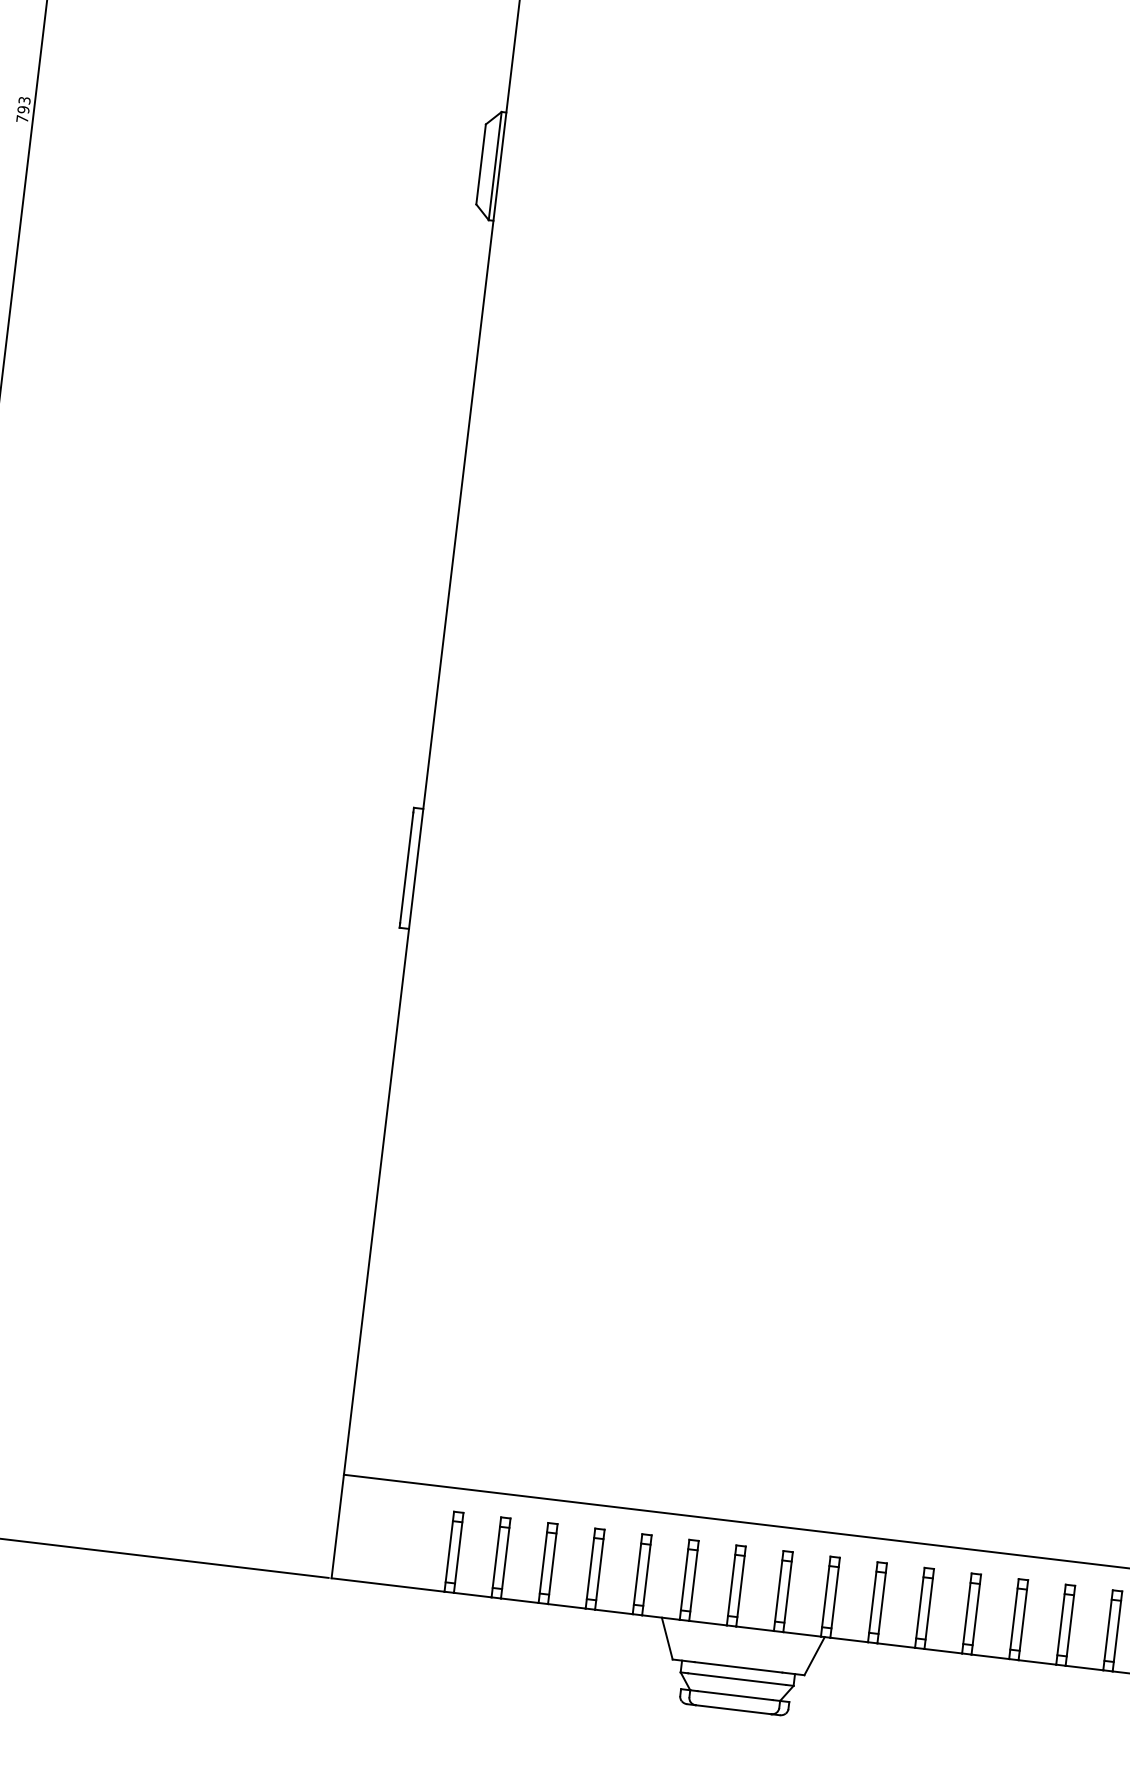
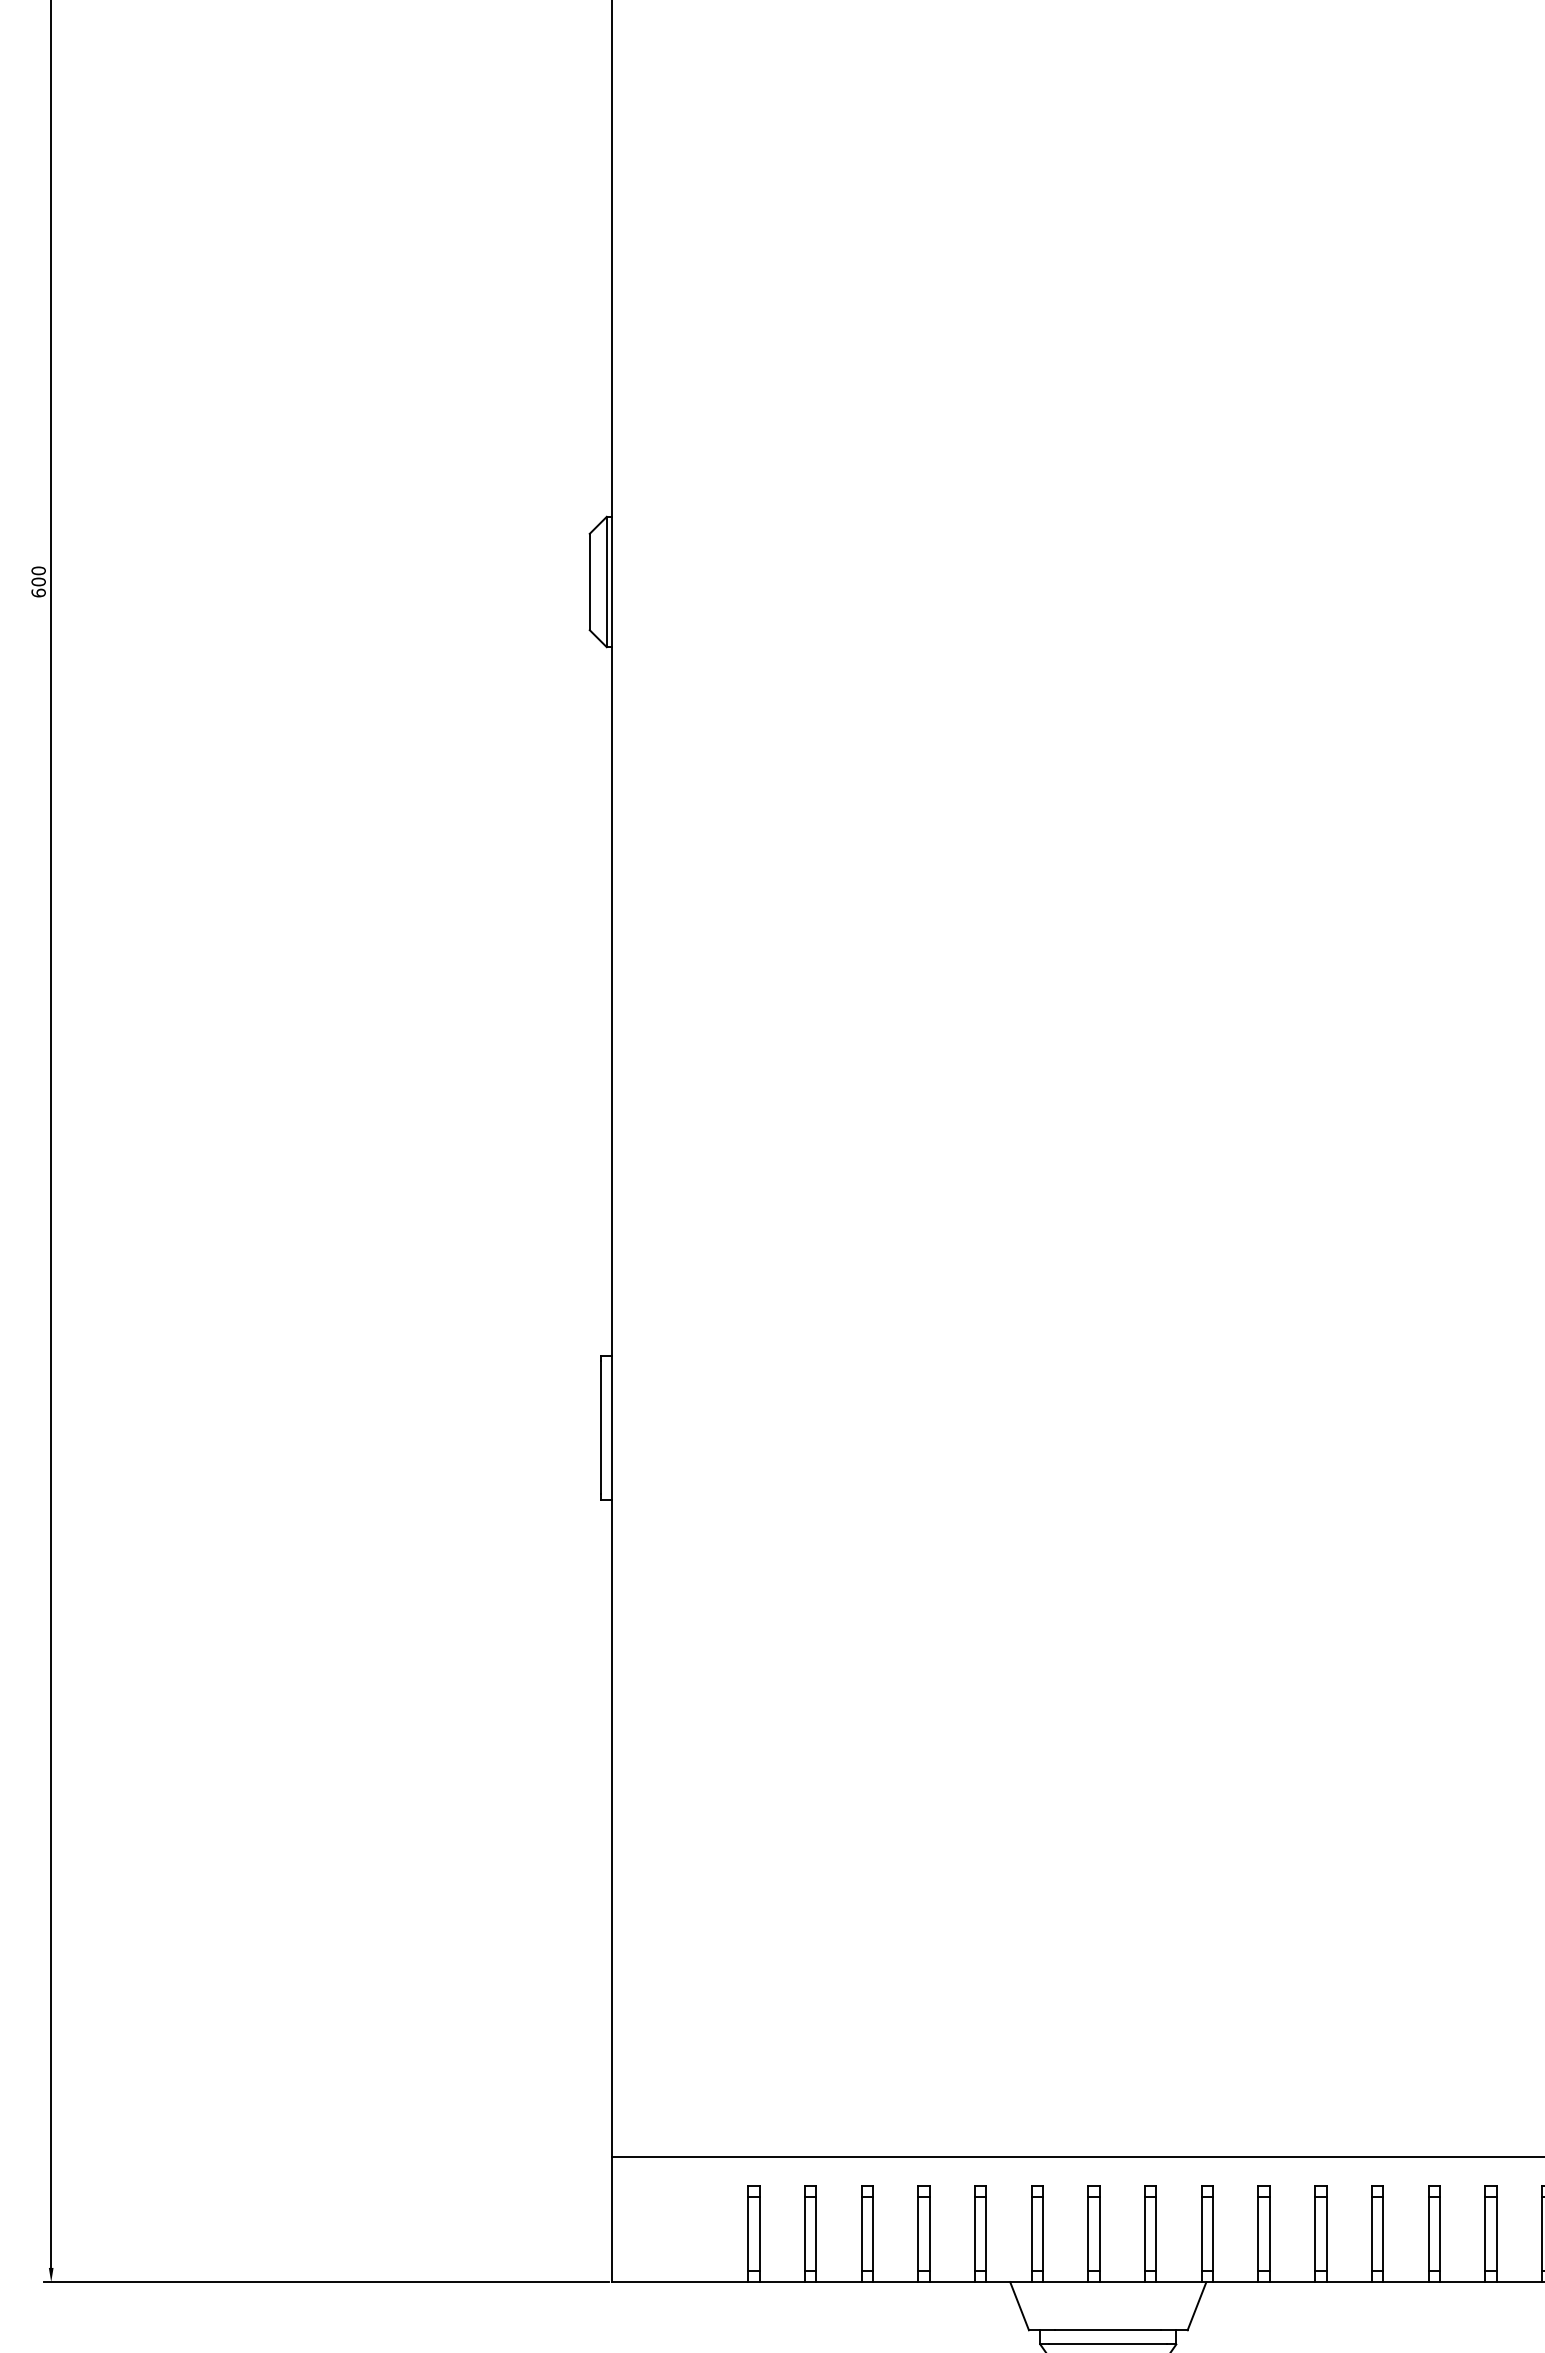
text: (23, 109) -> (38, 581), 793 -> 600

